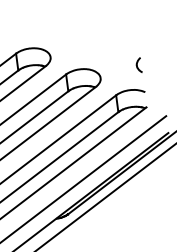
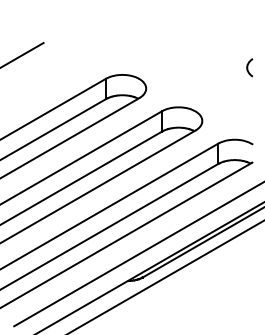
curve: (137, 65) -> (248, 67), moved

